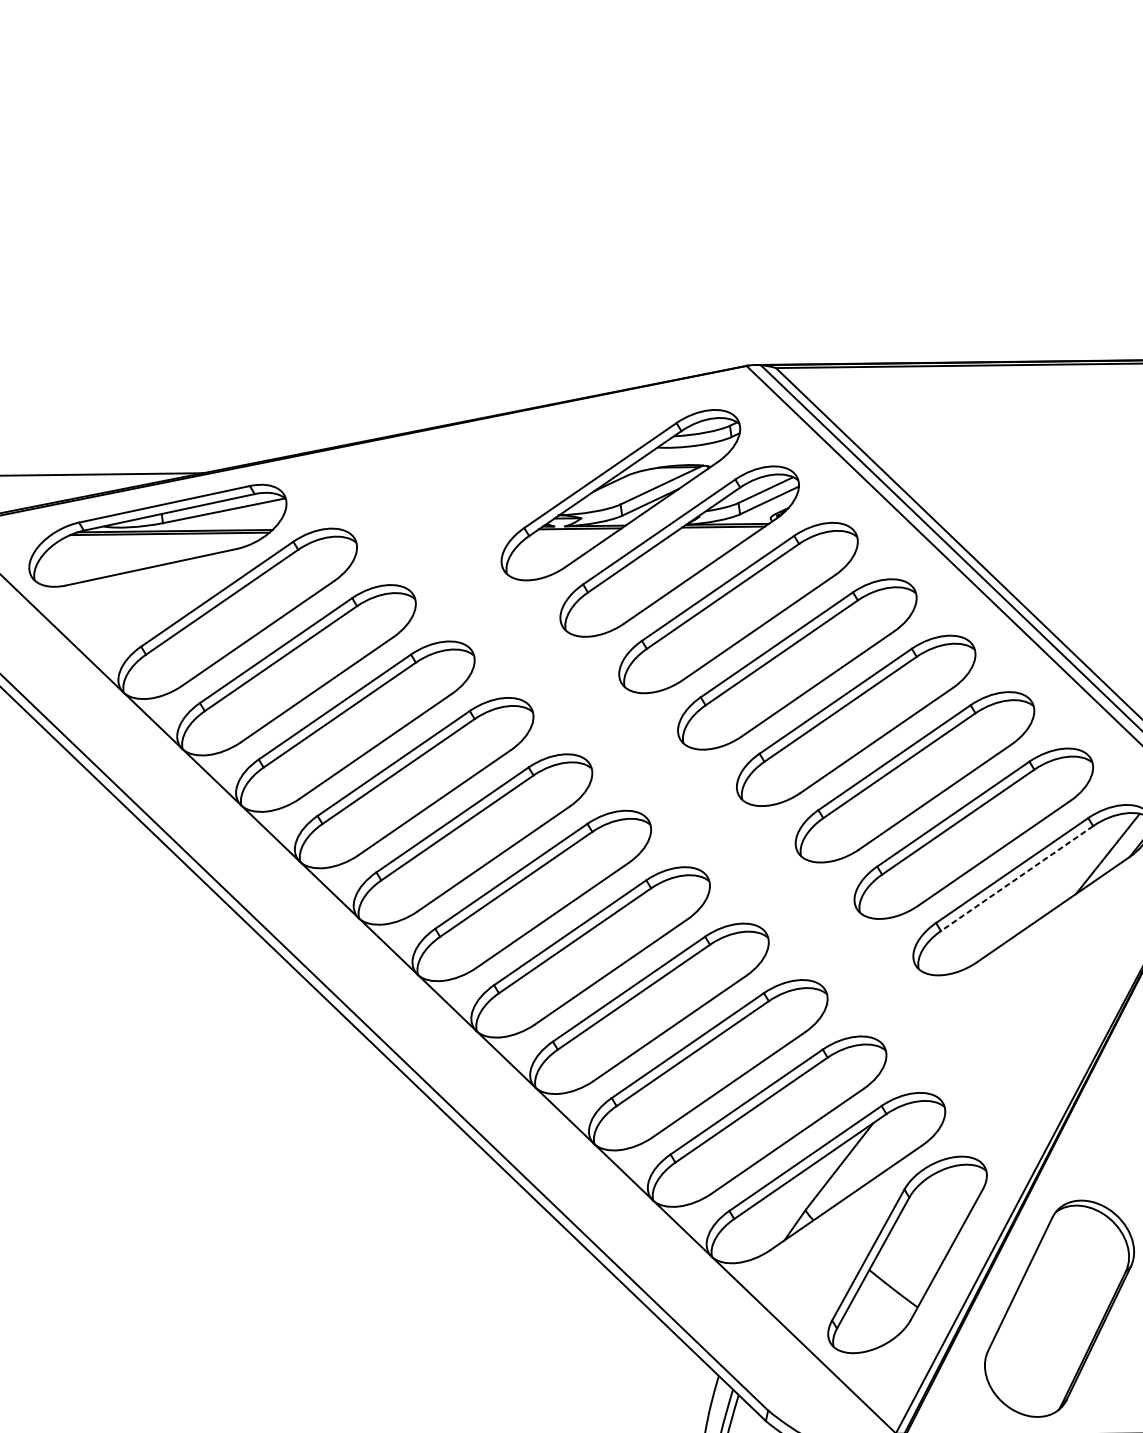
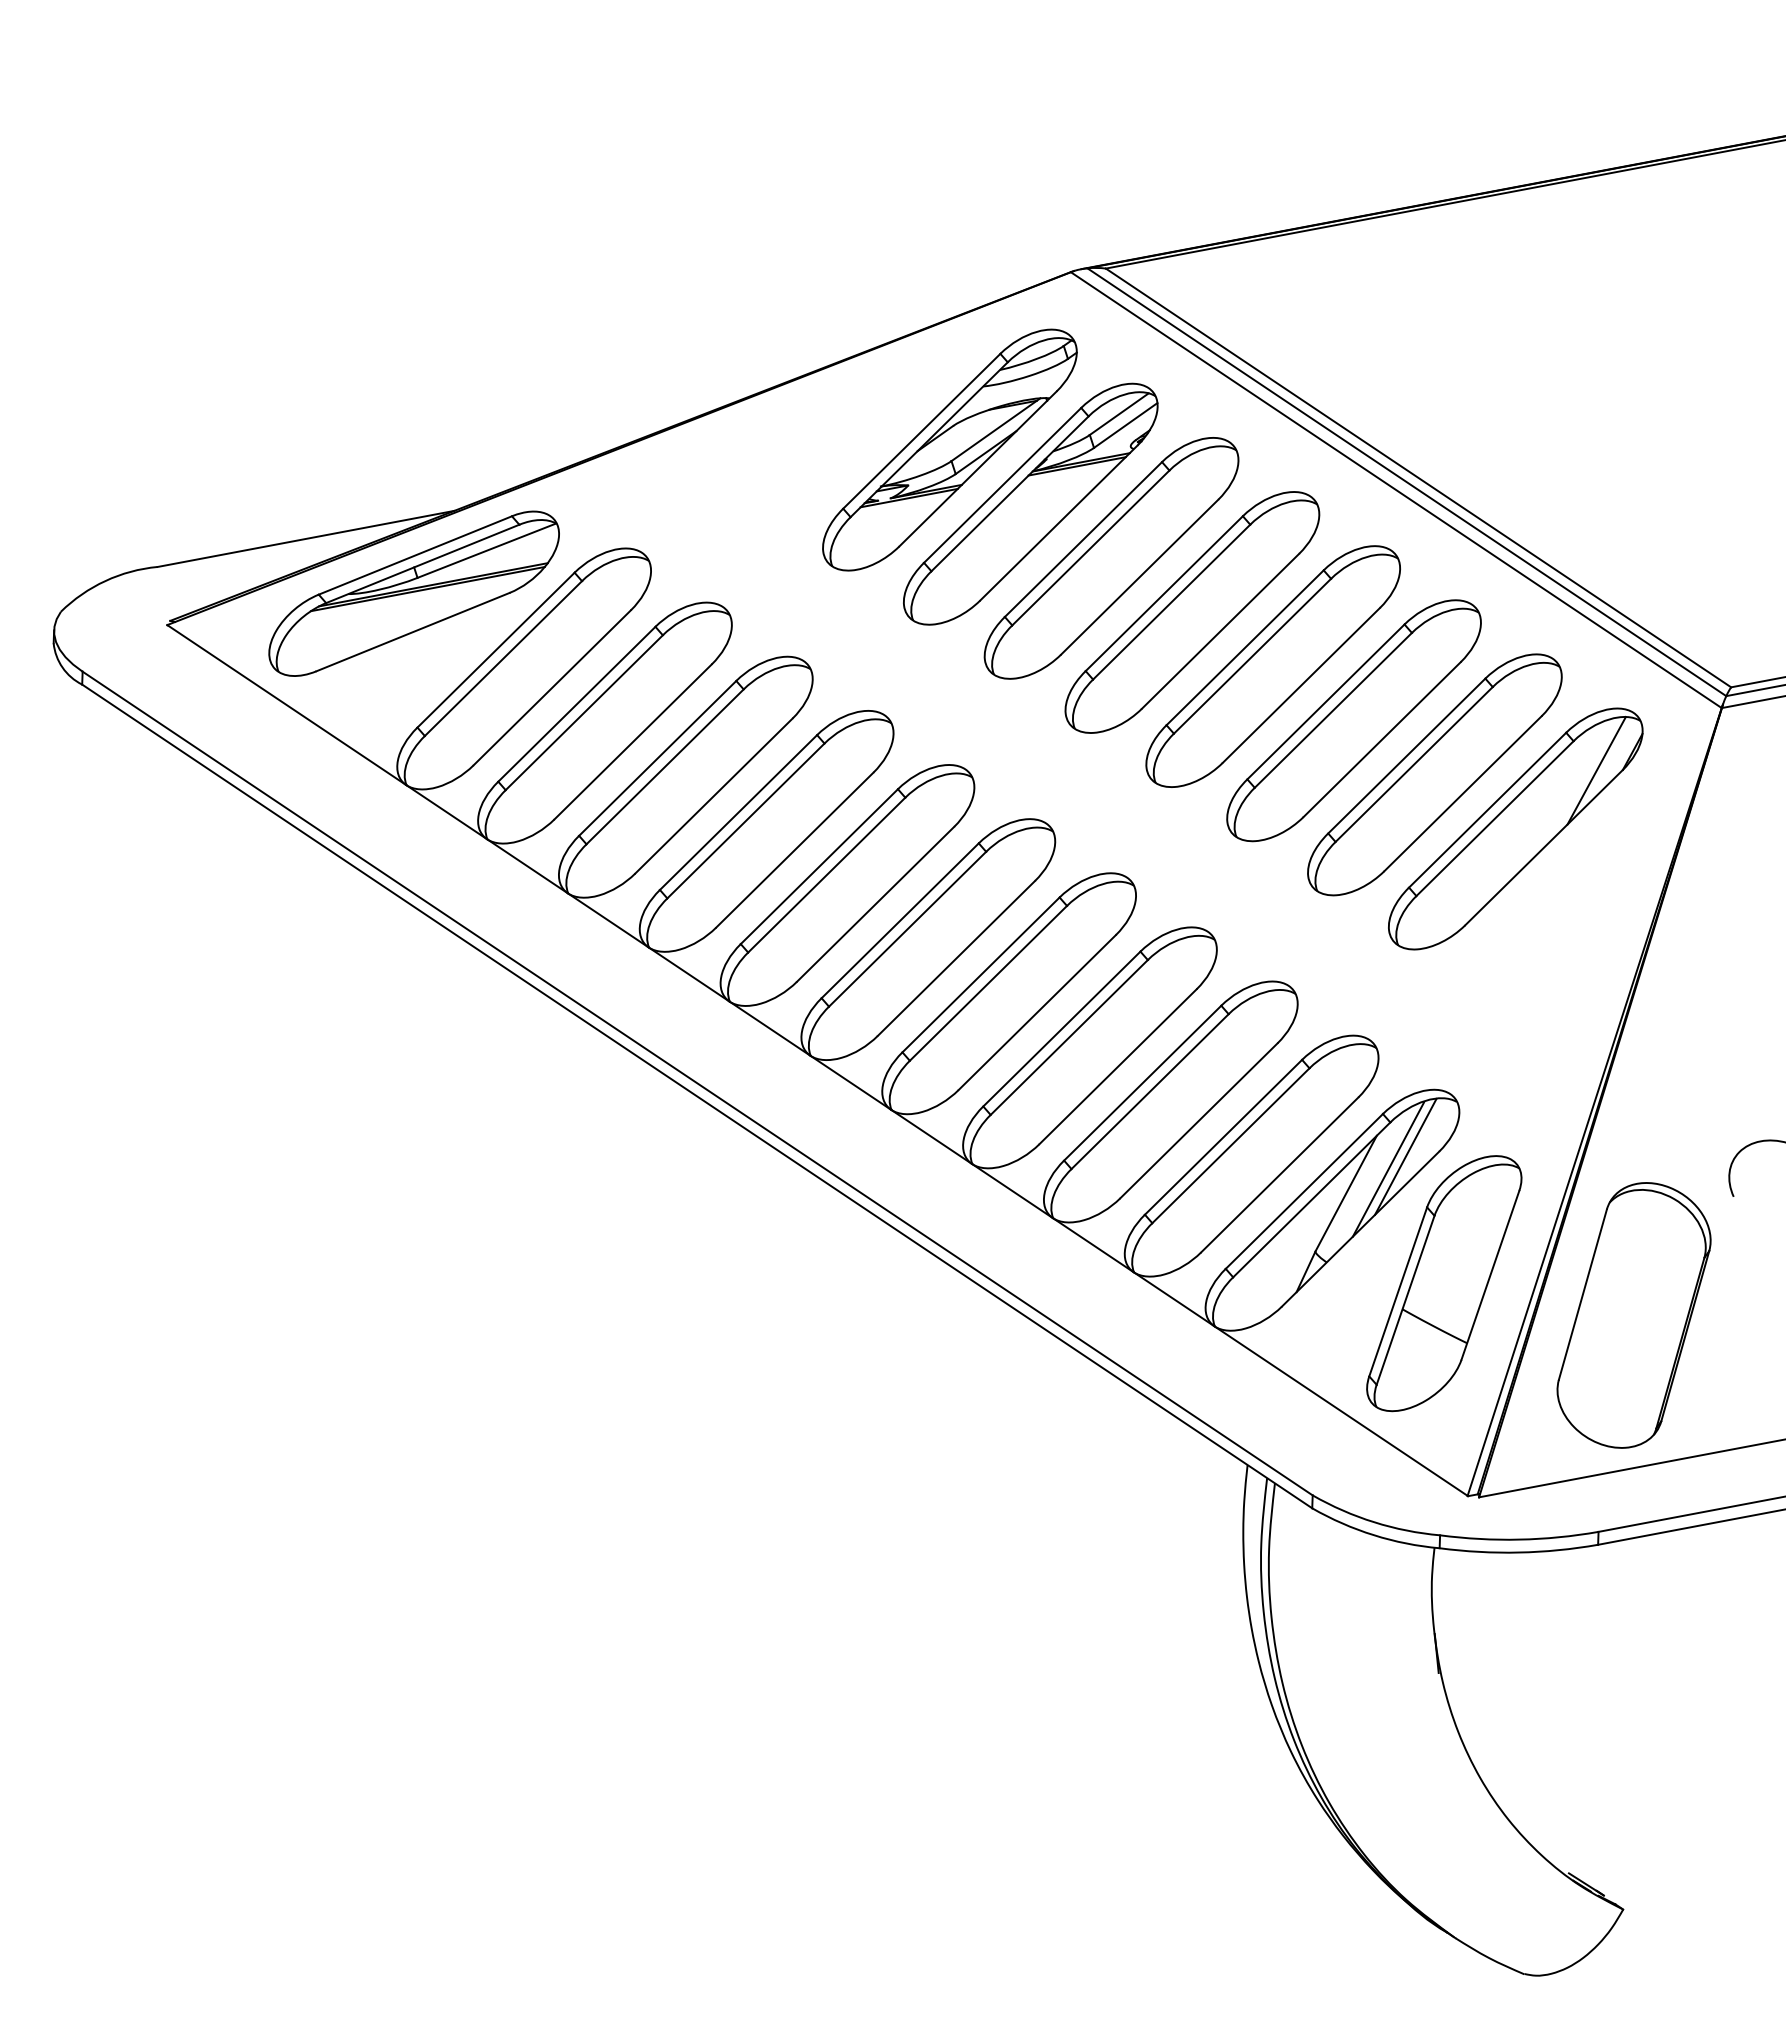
line: (1016, 878) -> (1494, 818), dashed -> solid
line: (894, 1144) -> (1405, 1156), added
line: (877, 1152) -> (1387, 1169), added

